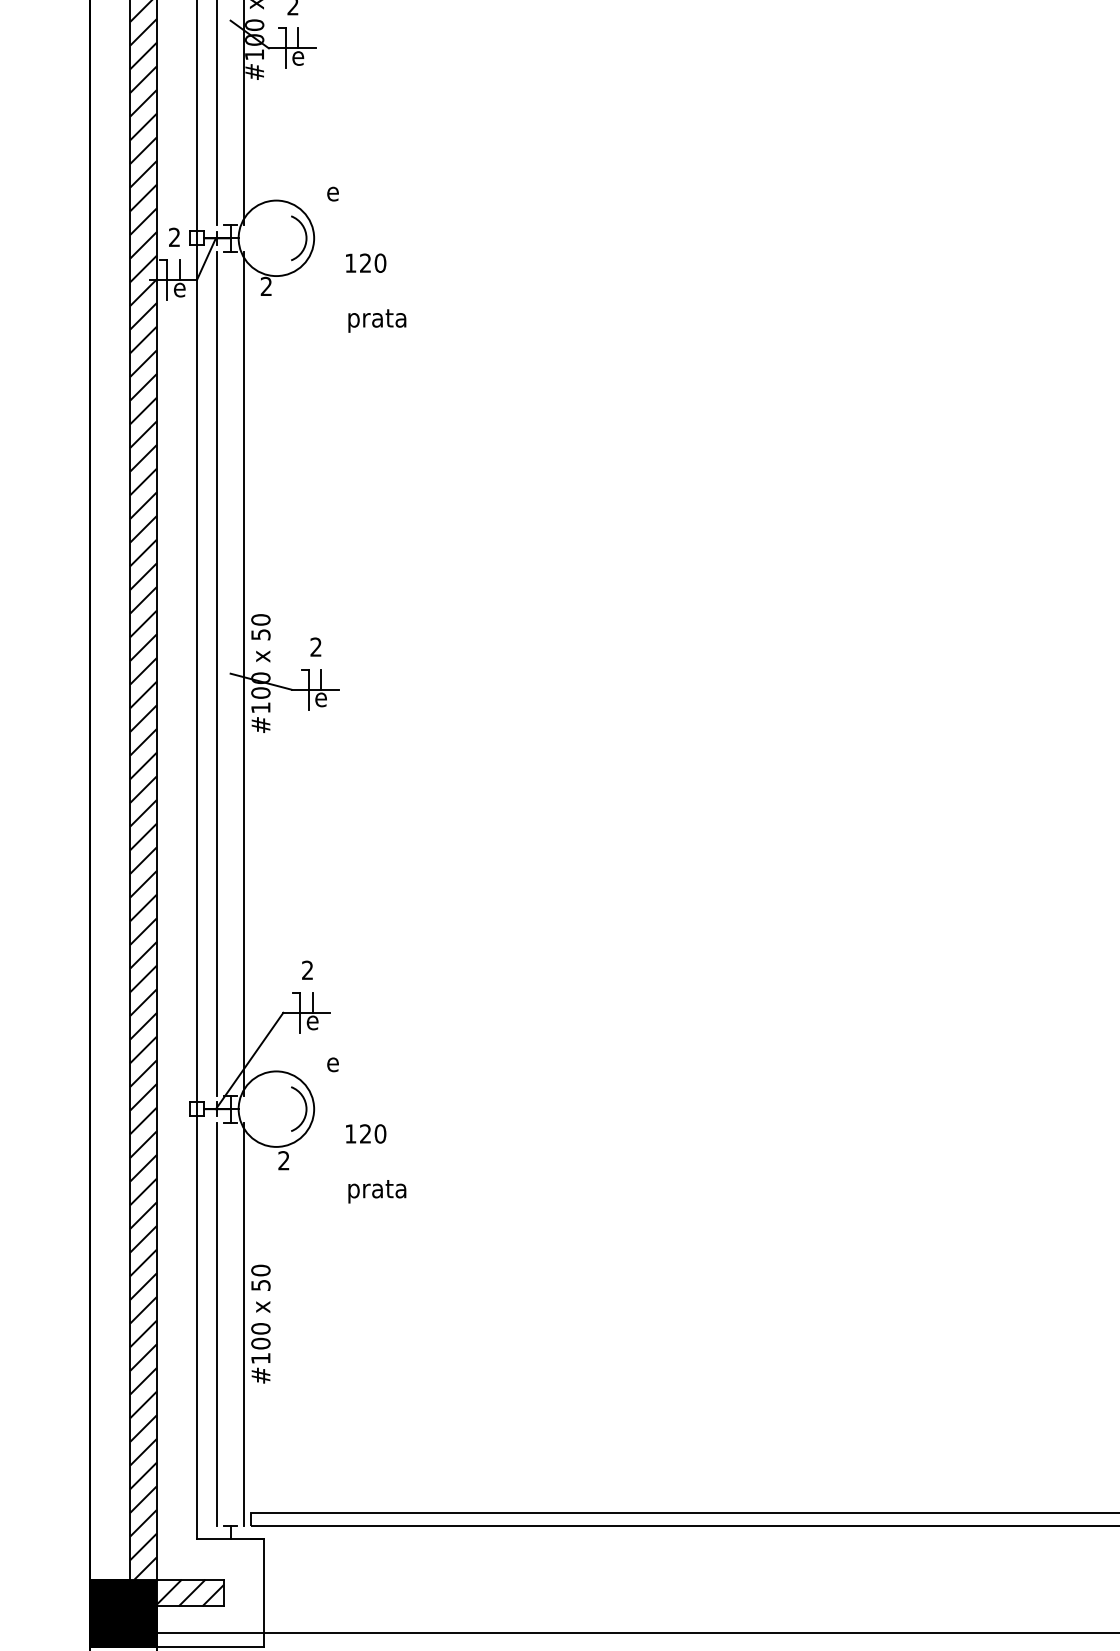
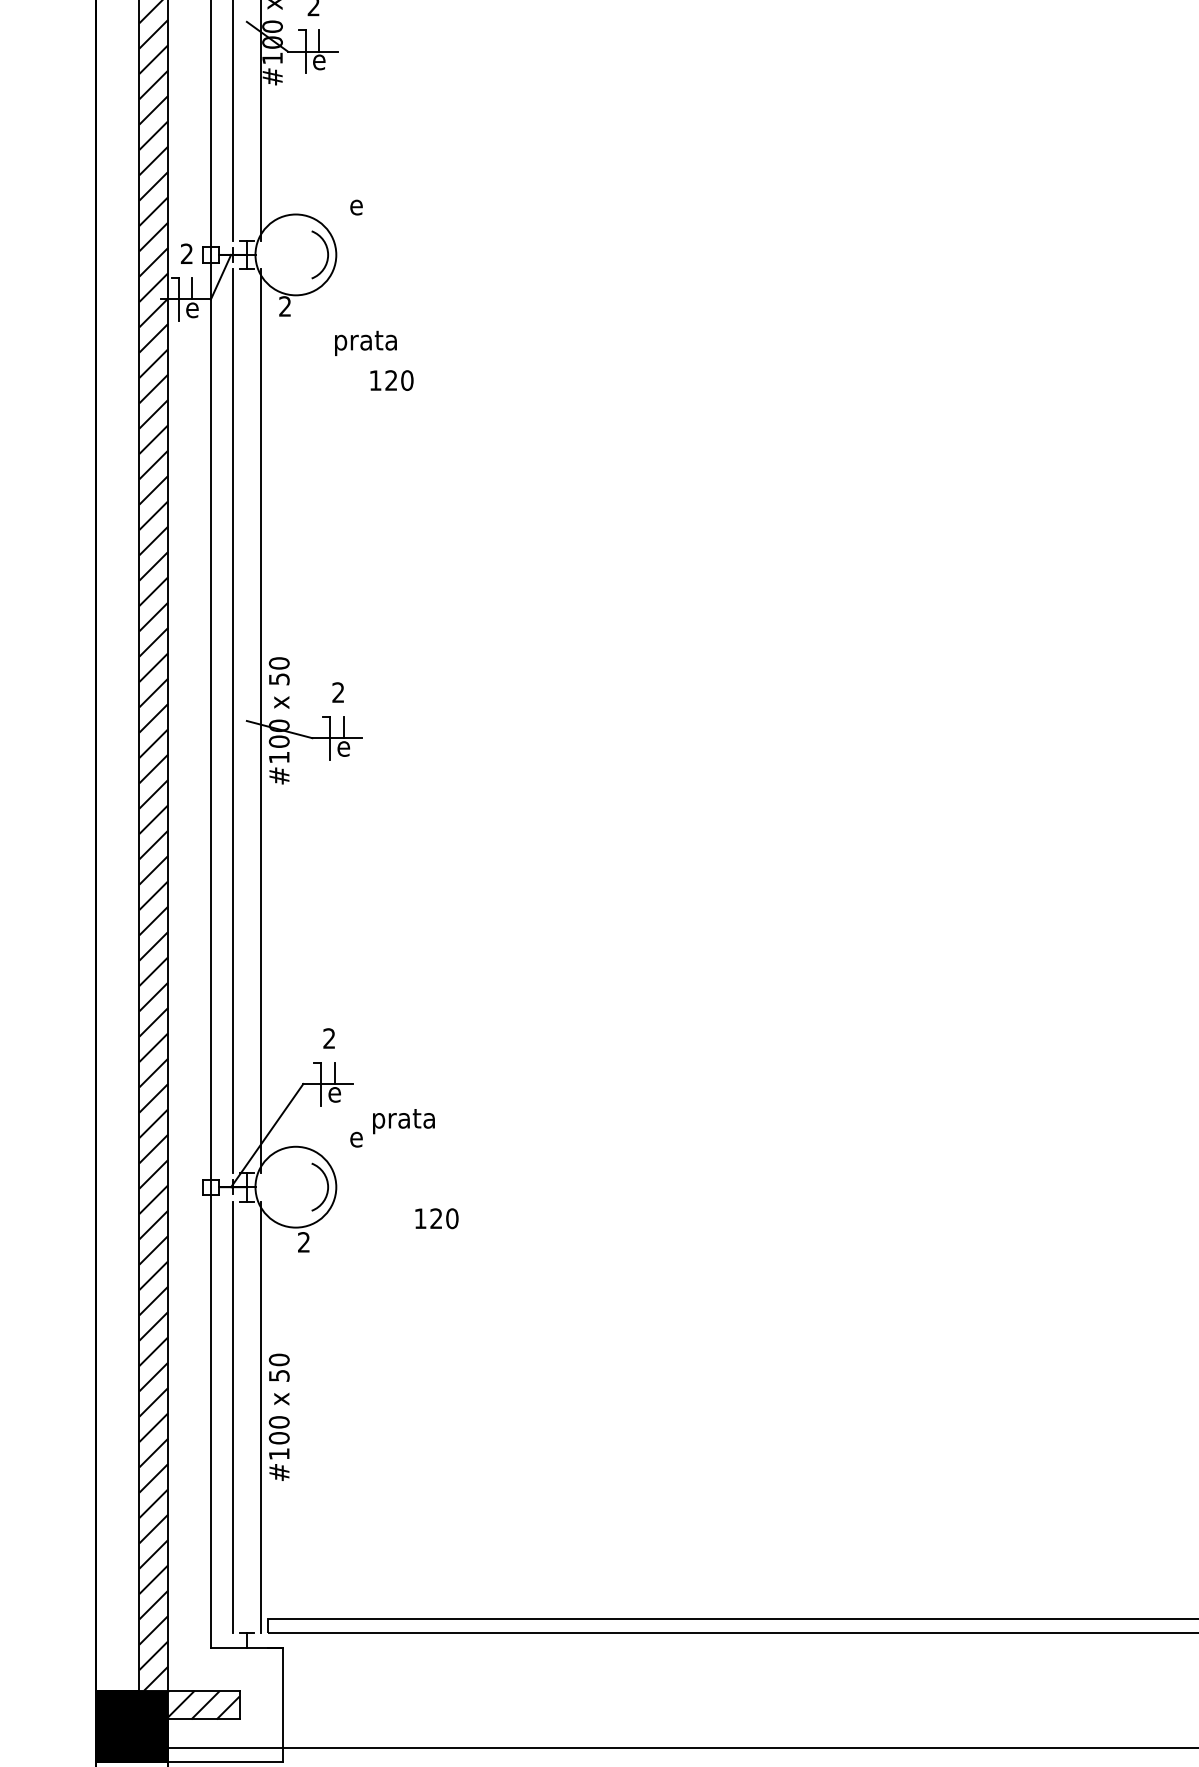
text: (365, 263) -> (391, 380), moved
text: (376, 320) -> (365, 342), moved
text: (365, 1133) -> (436, 1218), moved
text: (376, 1191) -> (403, 1121), moved

